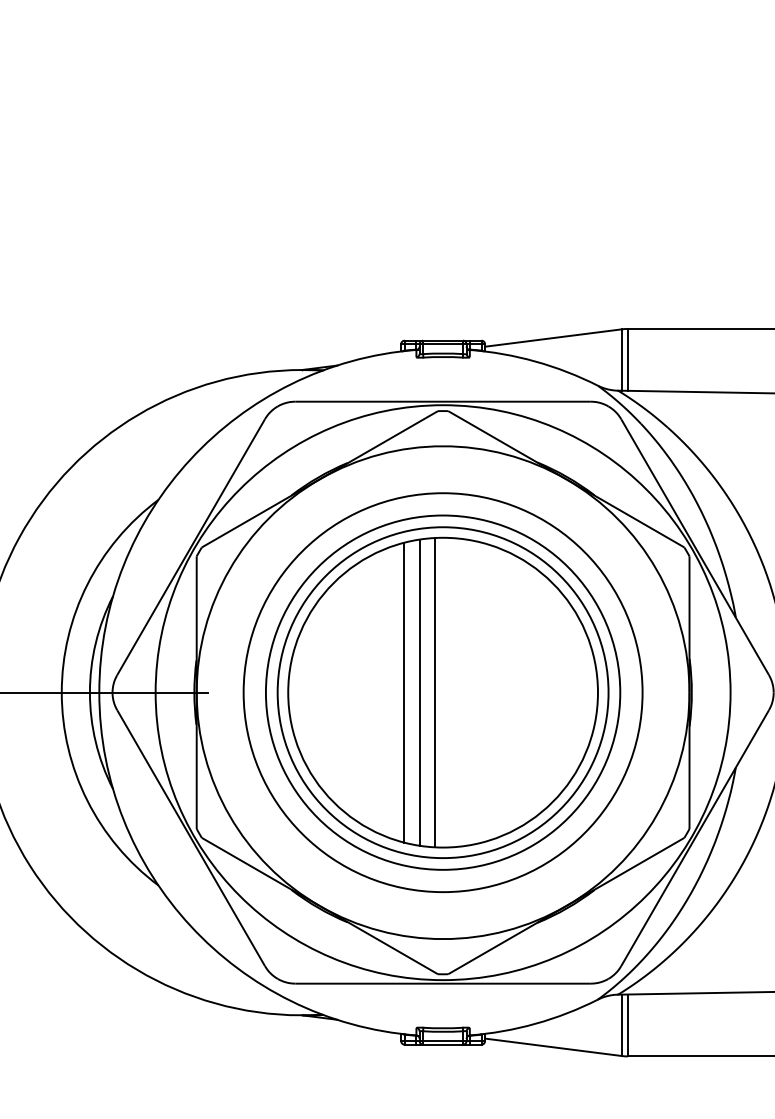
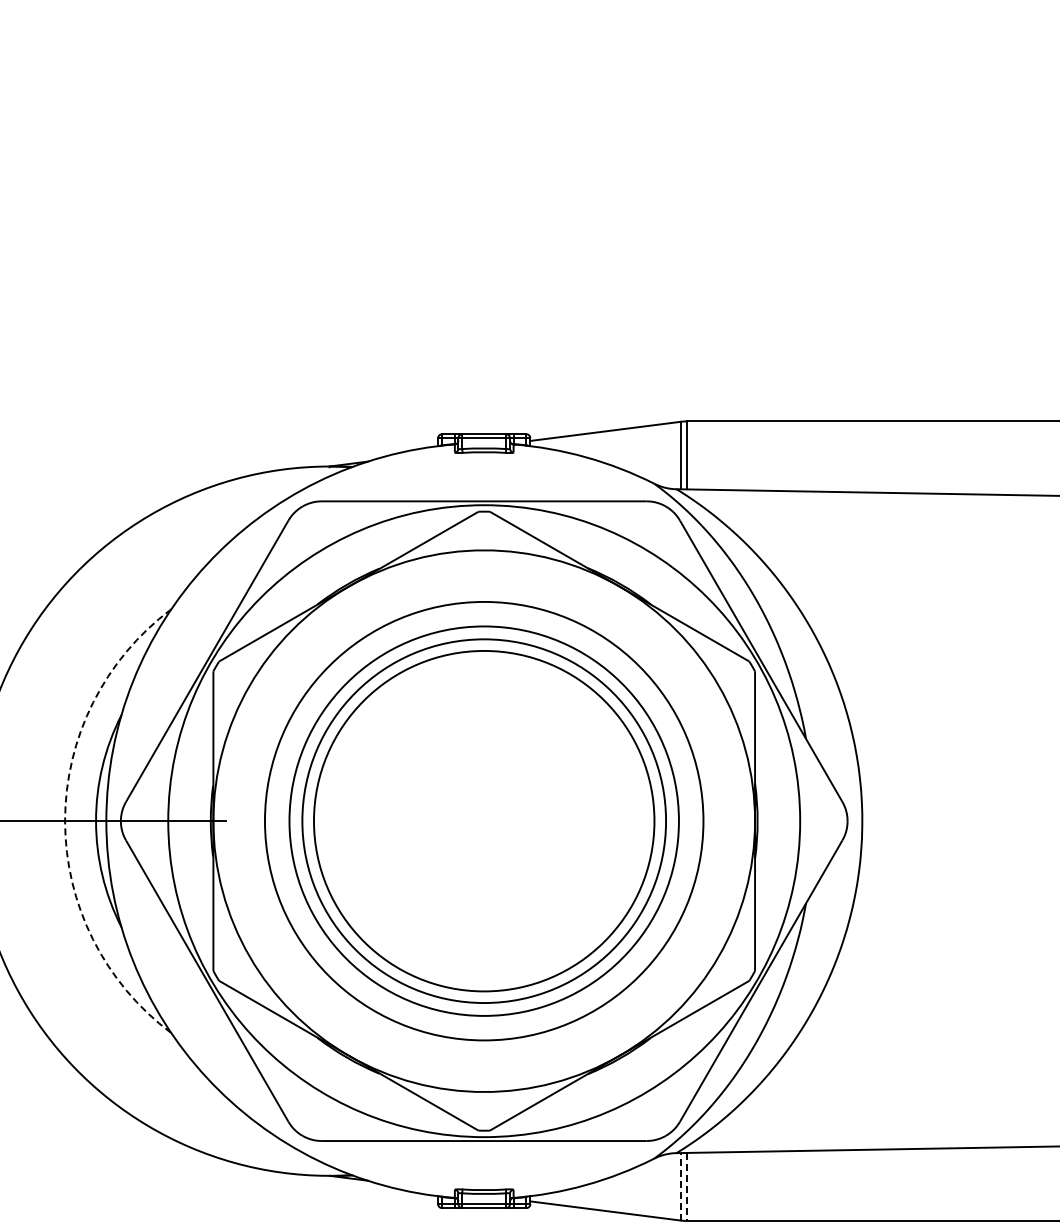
arc: (62, 692) -> (65, 821), solid -> dashed
line: (404, 692) -> (441, 820), removed
line: (419, 692) -> (458, 820), removed
line: (435, 692) -> (475, 821), removed
line: (621, 1025) -> (680, 1186), solid -> dashed
line: (628, 1025) -> (687, 1187), solid -> dashed

